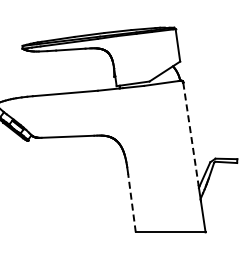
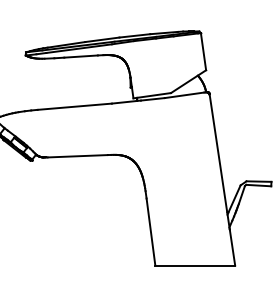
line: (191, 134) -> (219, 153), dashed -> solid
line: (131, 203) -> (150, 232), dashed -> solid

